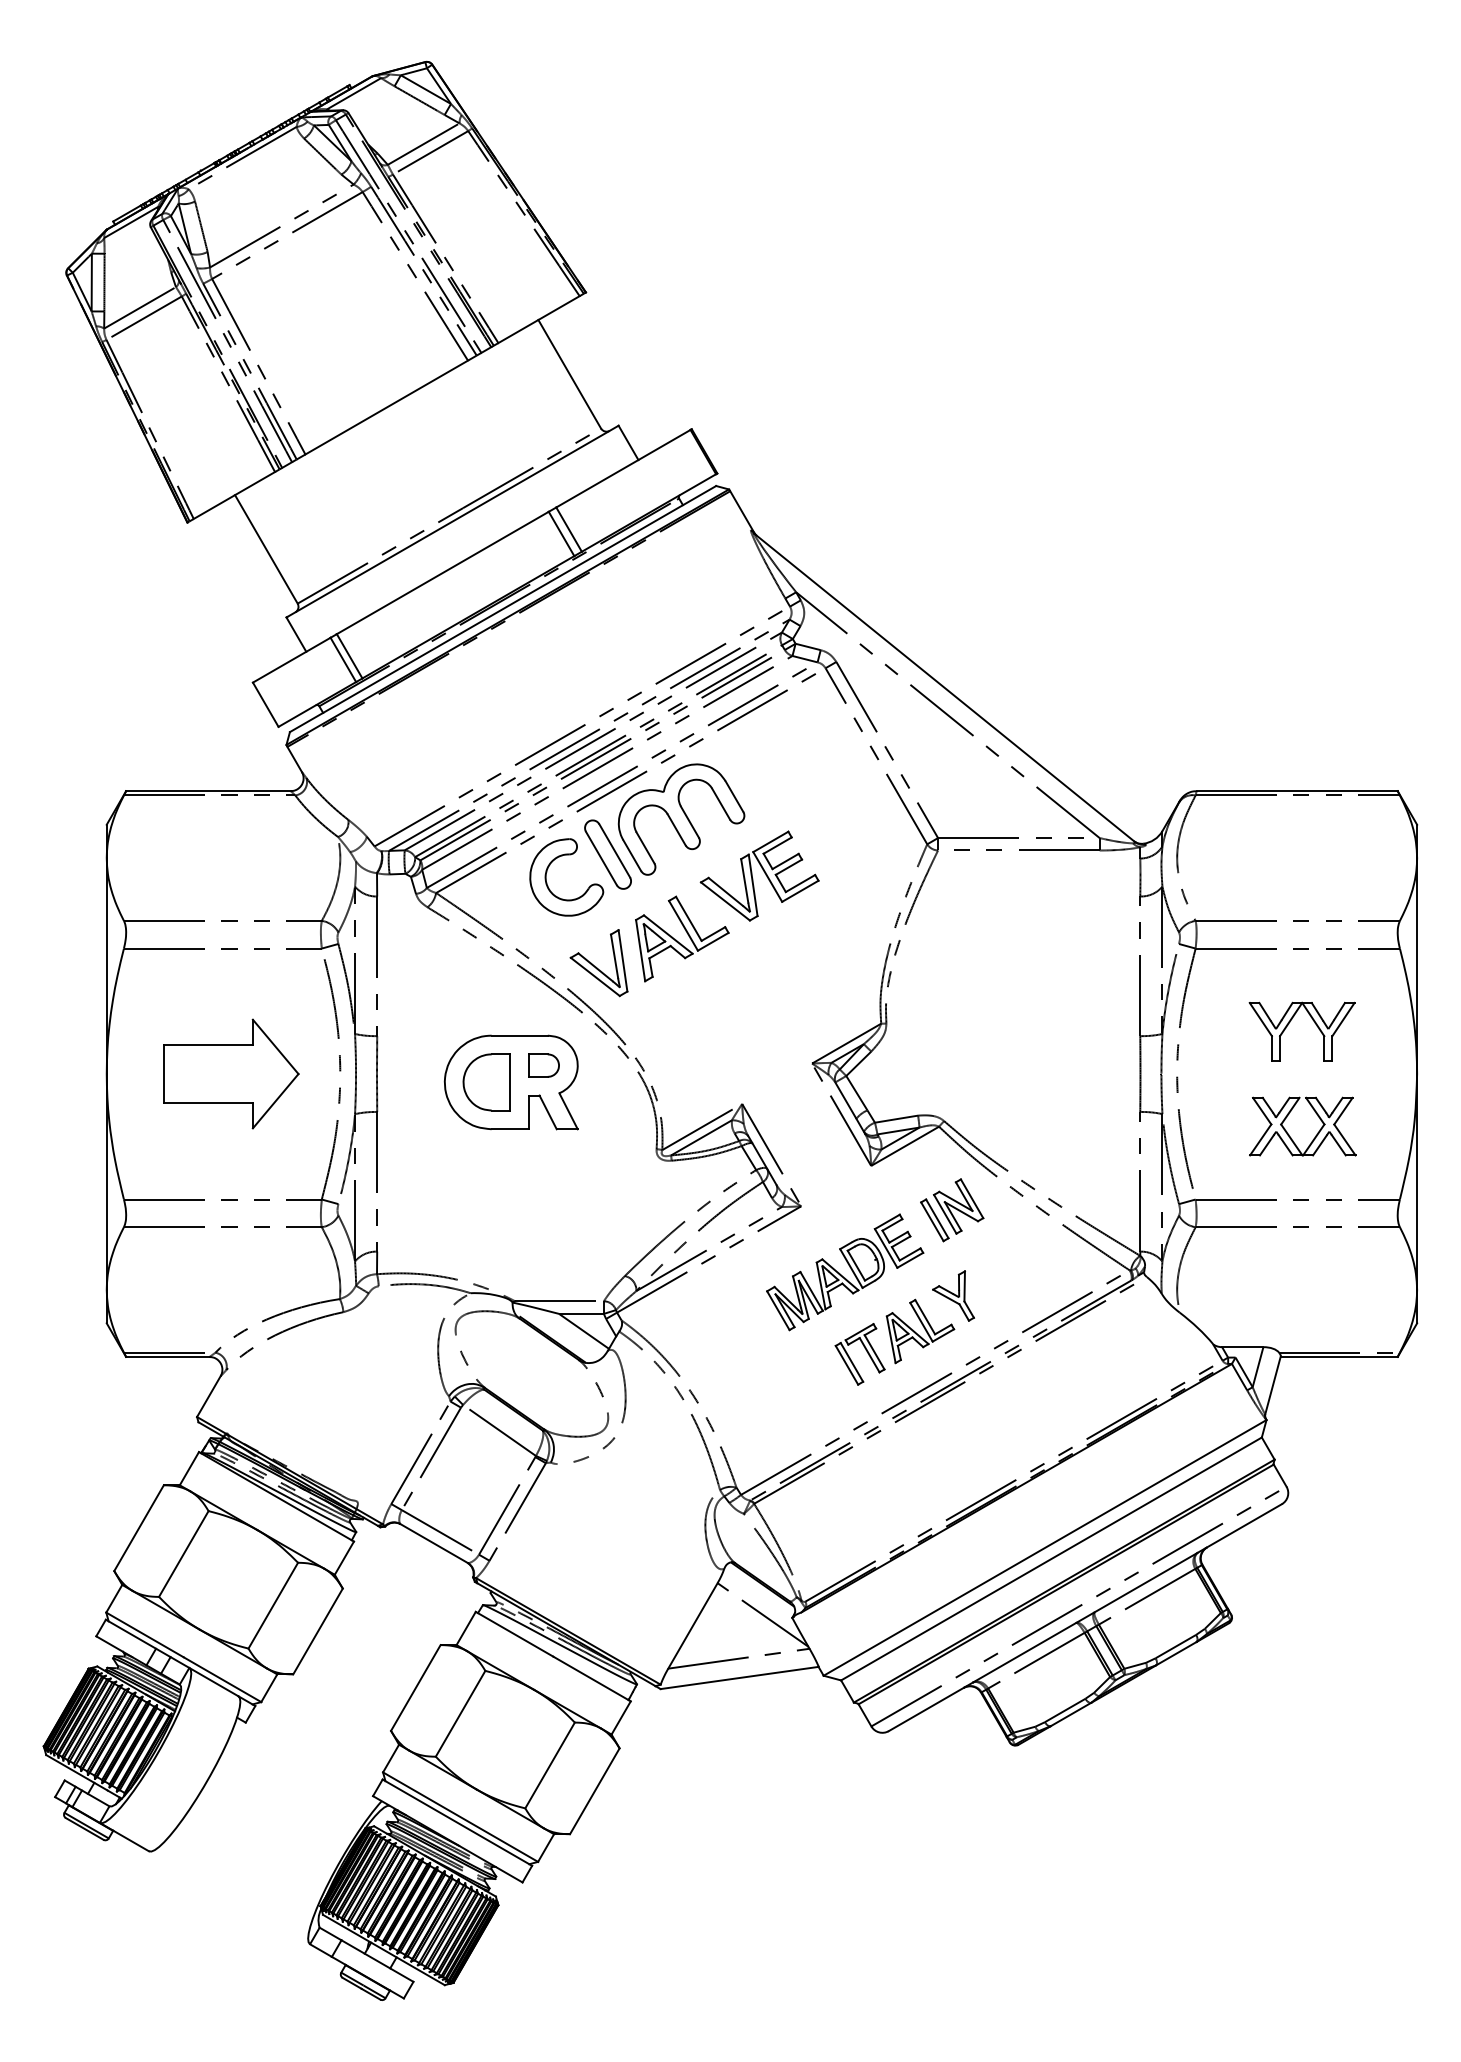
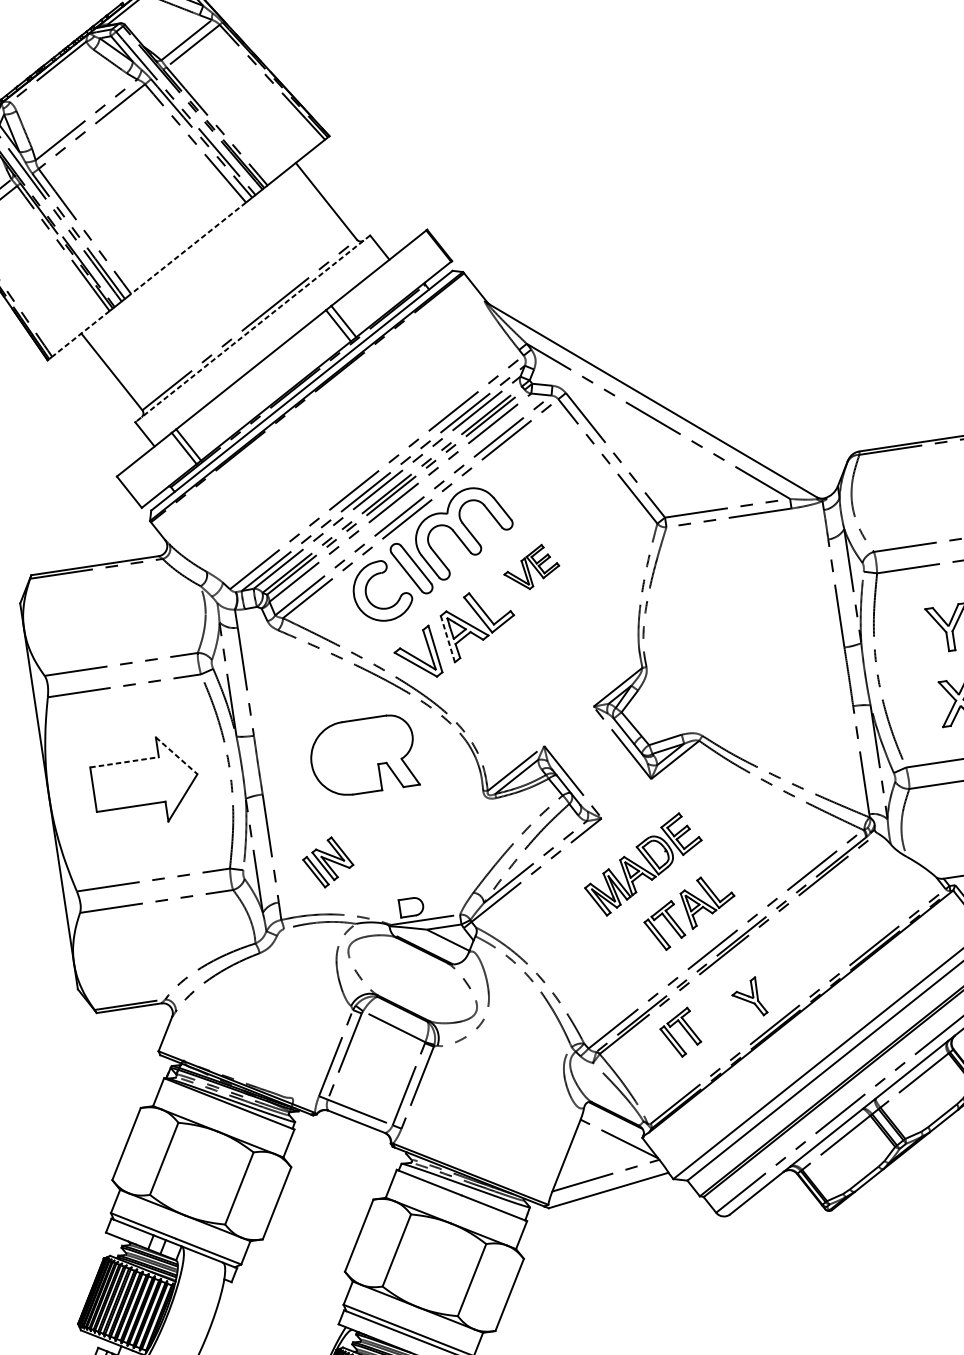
line: (386, 407) -> (188, 248), solid -> dashed
line: (234, 495) -> (81, 333), solid -> dashed
line: (452, 521) -> (252, 328), solid -> dashed
part: (759, 875) -> (531, 567), size x0.6
line: (640, 950) -> (447, 639), solid -> dashed
line: (209, 1045) -> (125, 762), solid -> dashed
line: (276, 1047) -> (177, 756), solid -> dashed
part: (543, 1065) -> (411, 907), moved
part: (486, 1082) -> (343, 758), removed
part: (952, 1210) -> (328, 862), moved
part: (953, 1295) -> (748, 997), moved
part: (865, 1488) -> (684, 1029), added

